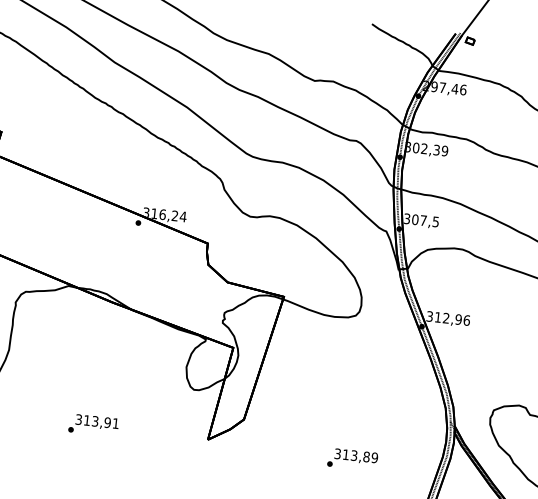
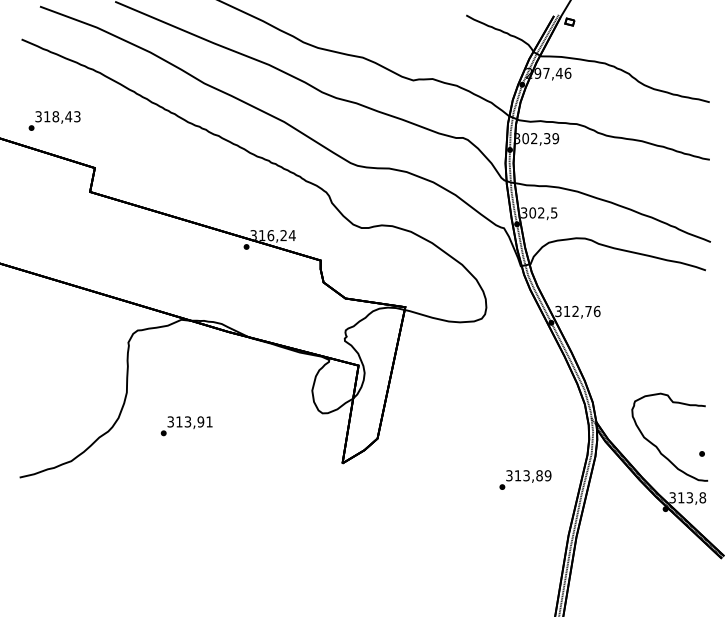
text: (423, 220) -> (541, 212), 307,5 -> 302,5
text: (458, 319) -> (588, 311), 312,96 -> 312,76
text: (93, 425) -> (186, 426), moved
text: (352, 459) -> (525, 479), moved

